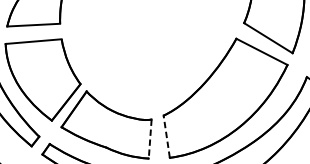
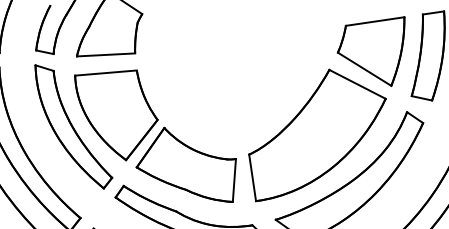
line: (166, 136) -> (252, 177), dashed -> solid
line: (150, 139) -> (234, 180), dashed -> solid

